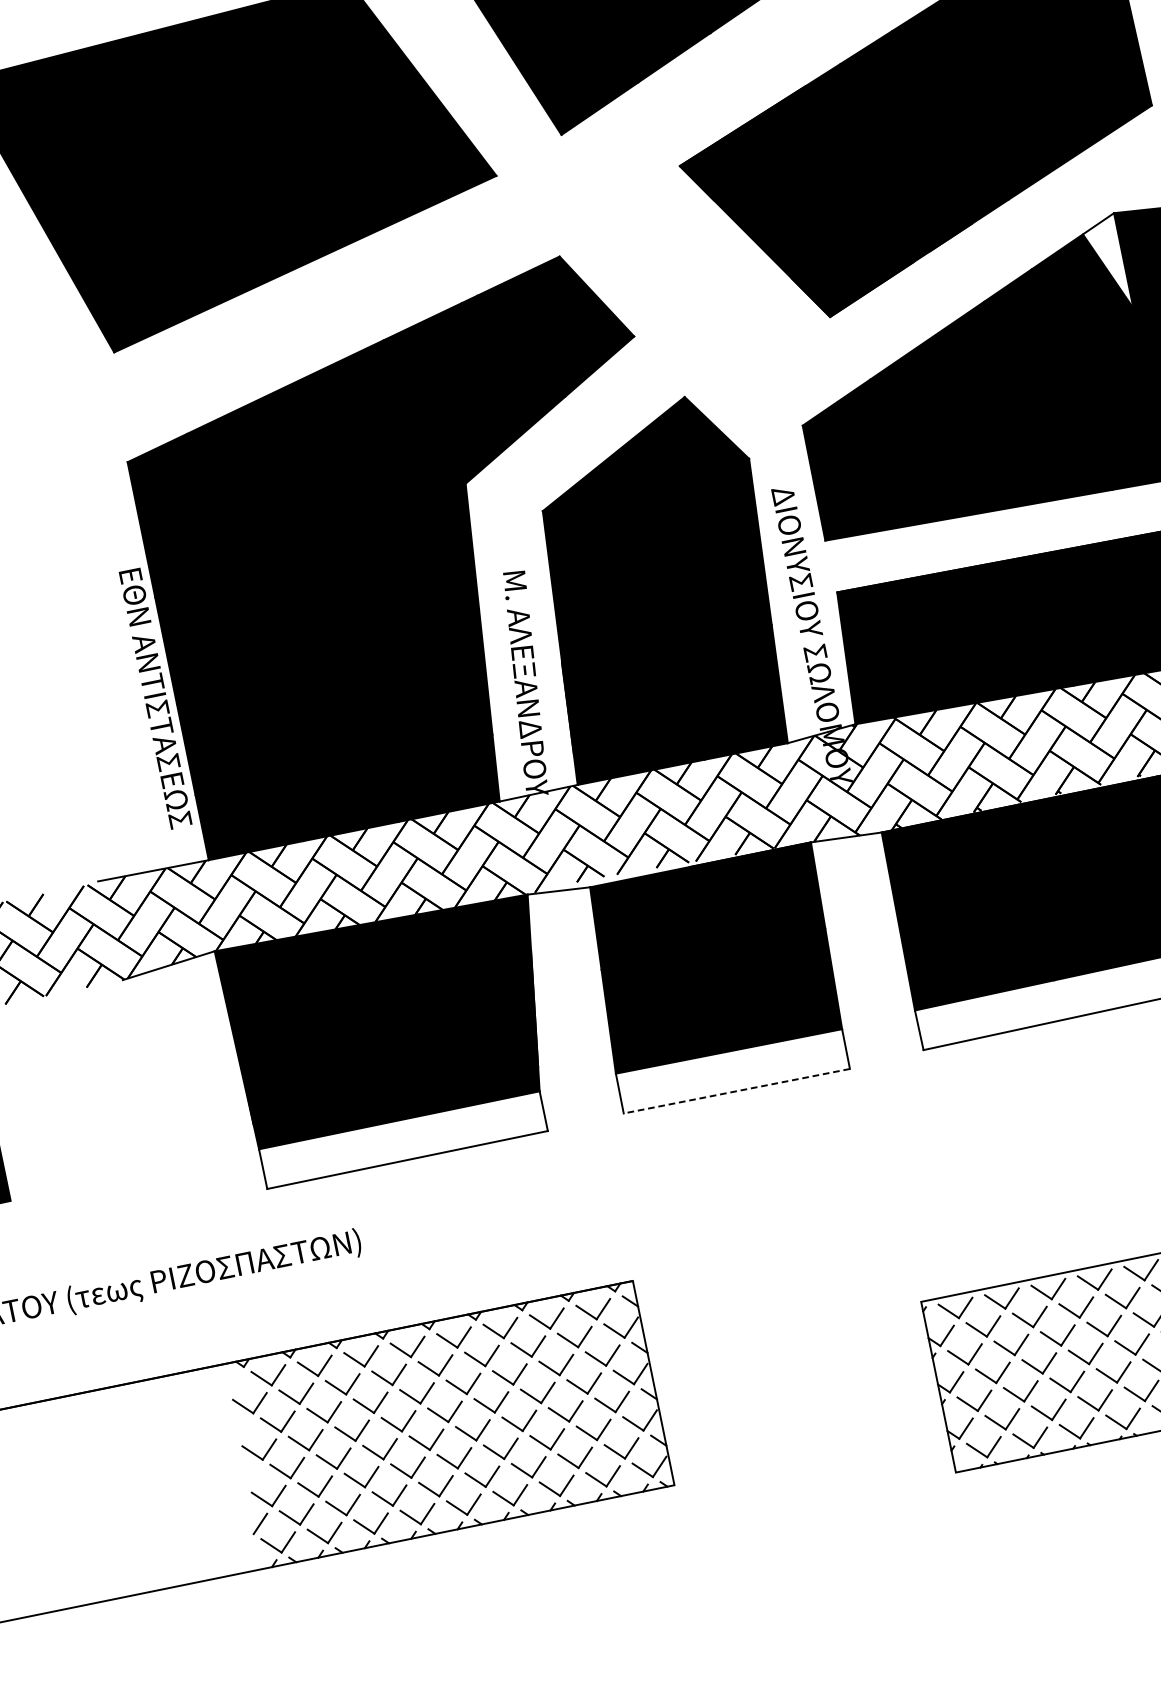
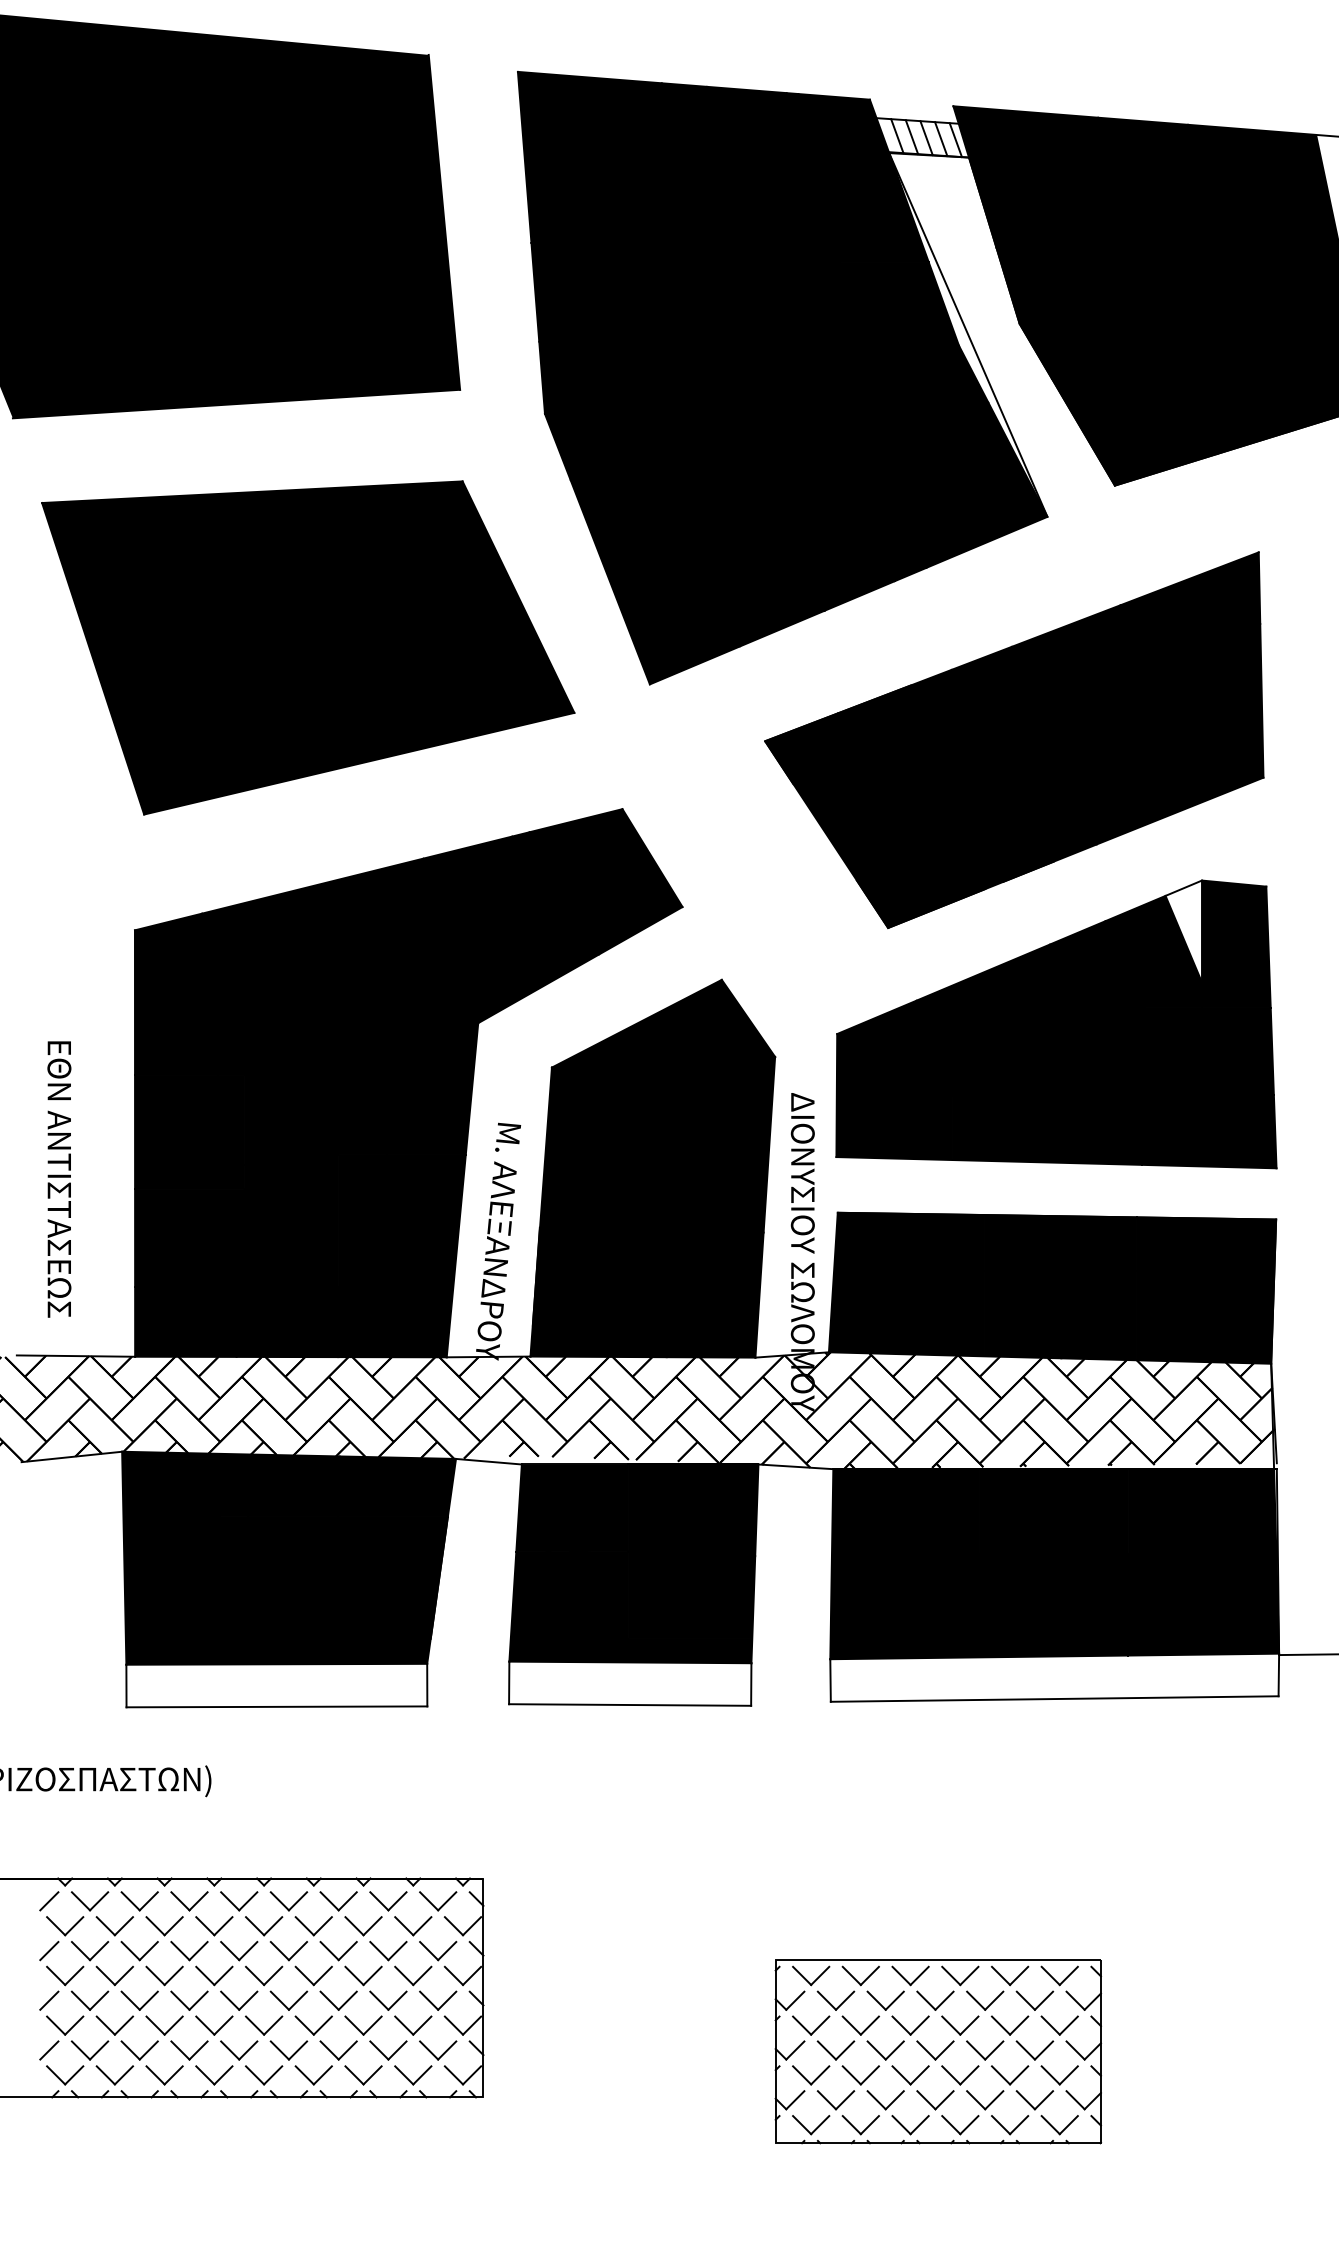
text: (155, 698) -> (59, 1179), moved
line: (736, 1091) -> (629, 1705), dashed -> solid
line: (232, 1384) -> (49, 1901), added
line: (241, 1431) -> (49, 1951), added
line: (251, 1477) -> (49, 2000), added

